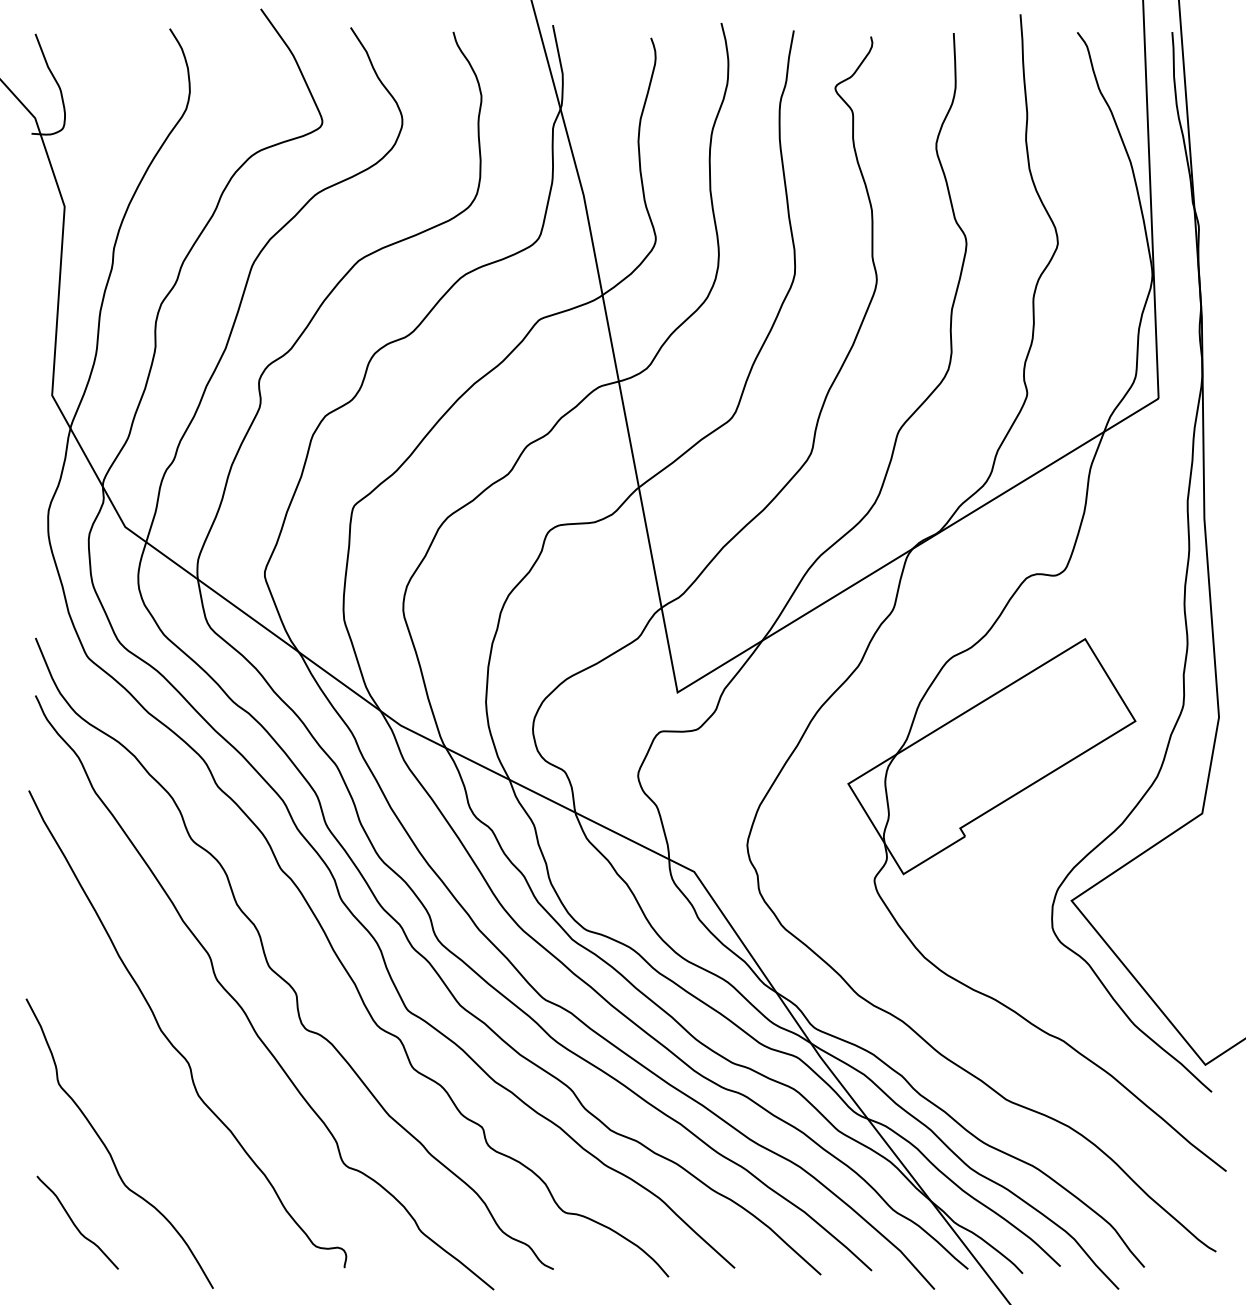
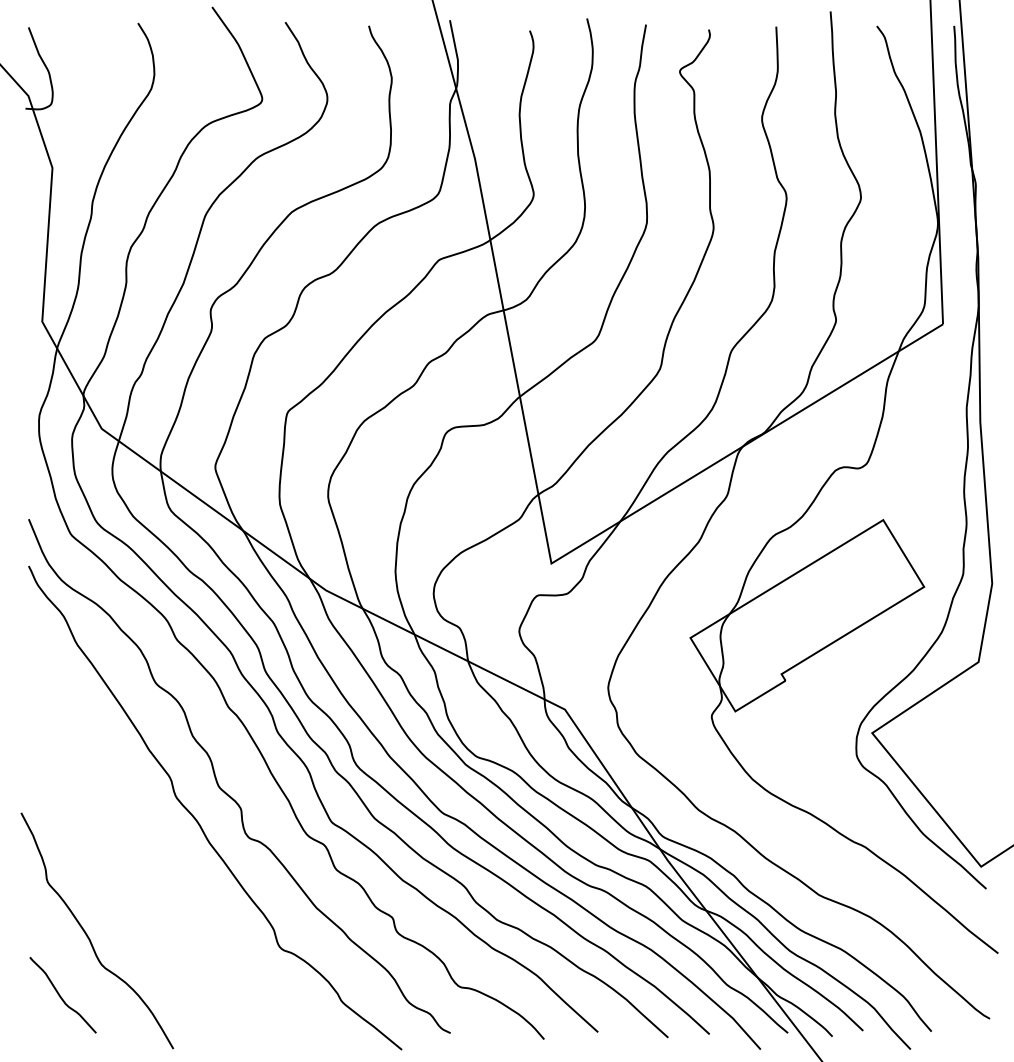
curve: (172, 1043) -> (140, 849), removed

